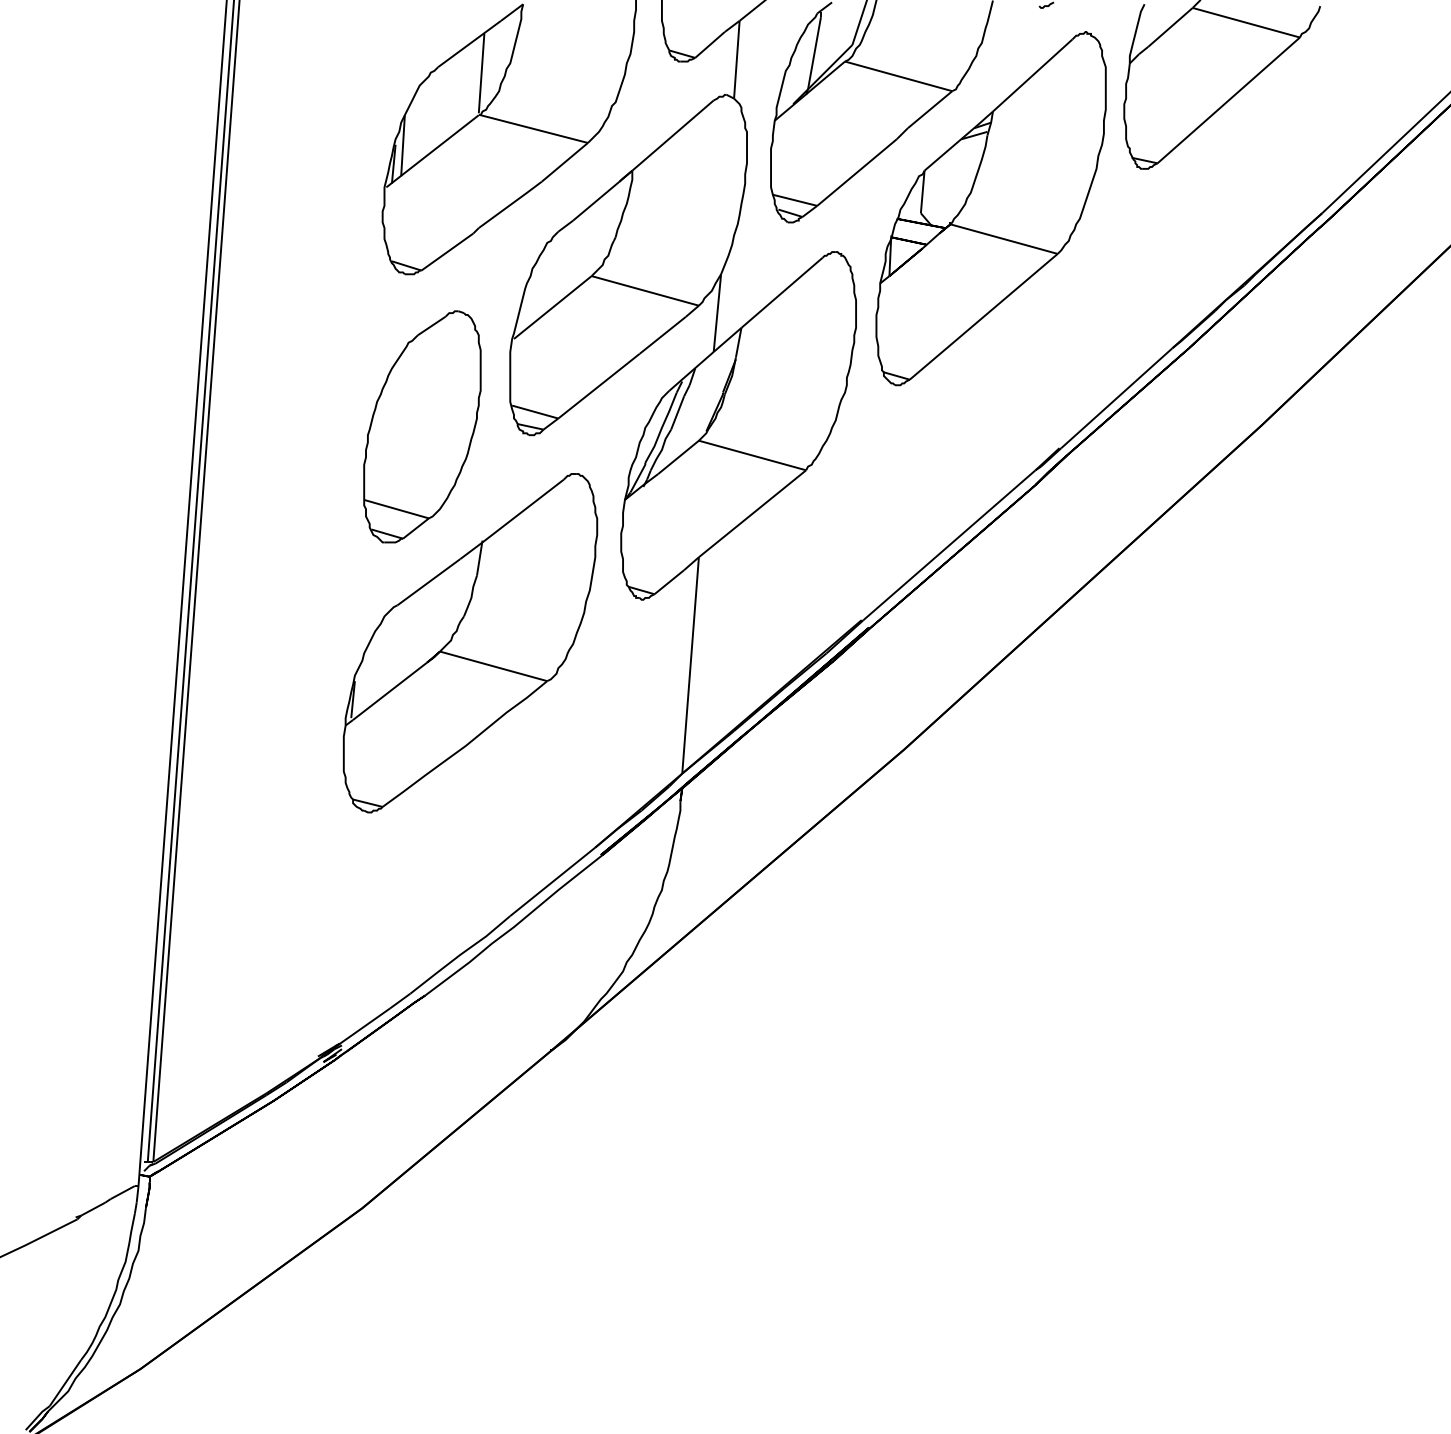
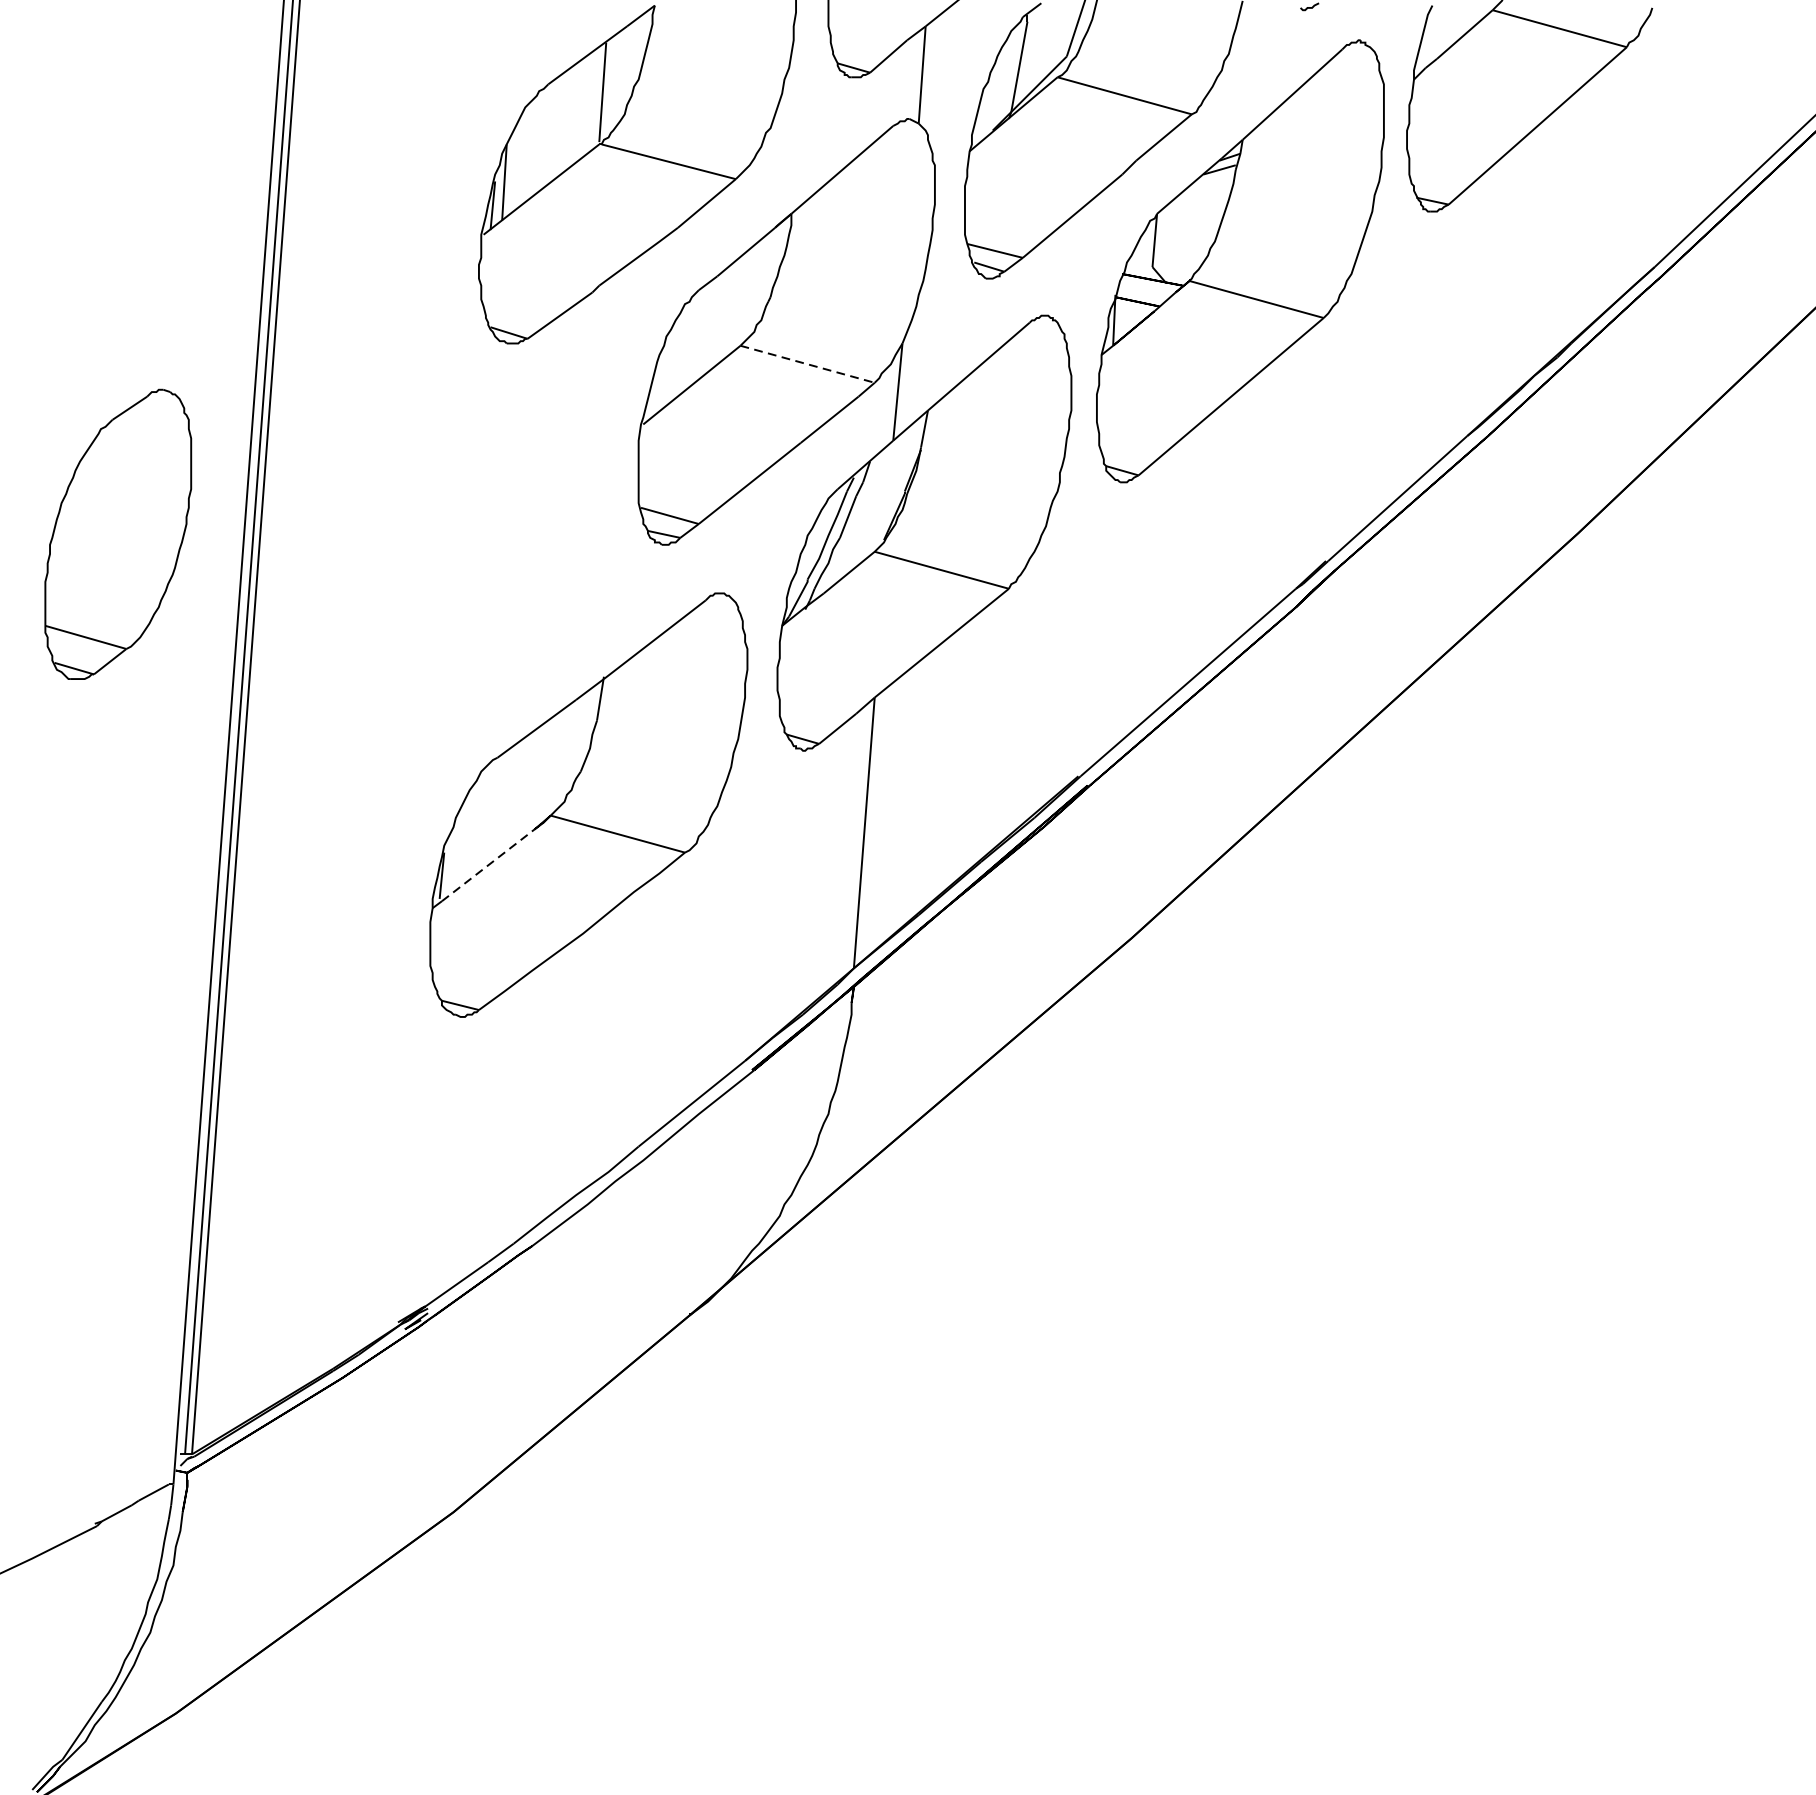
line: (645, 290) -> (807, 363), solid -> dashed
part: (422, 426) -> (118, 533), moved
line: (390, 691) -> (488, 865), solid -> dashed

